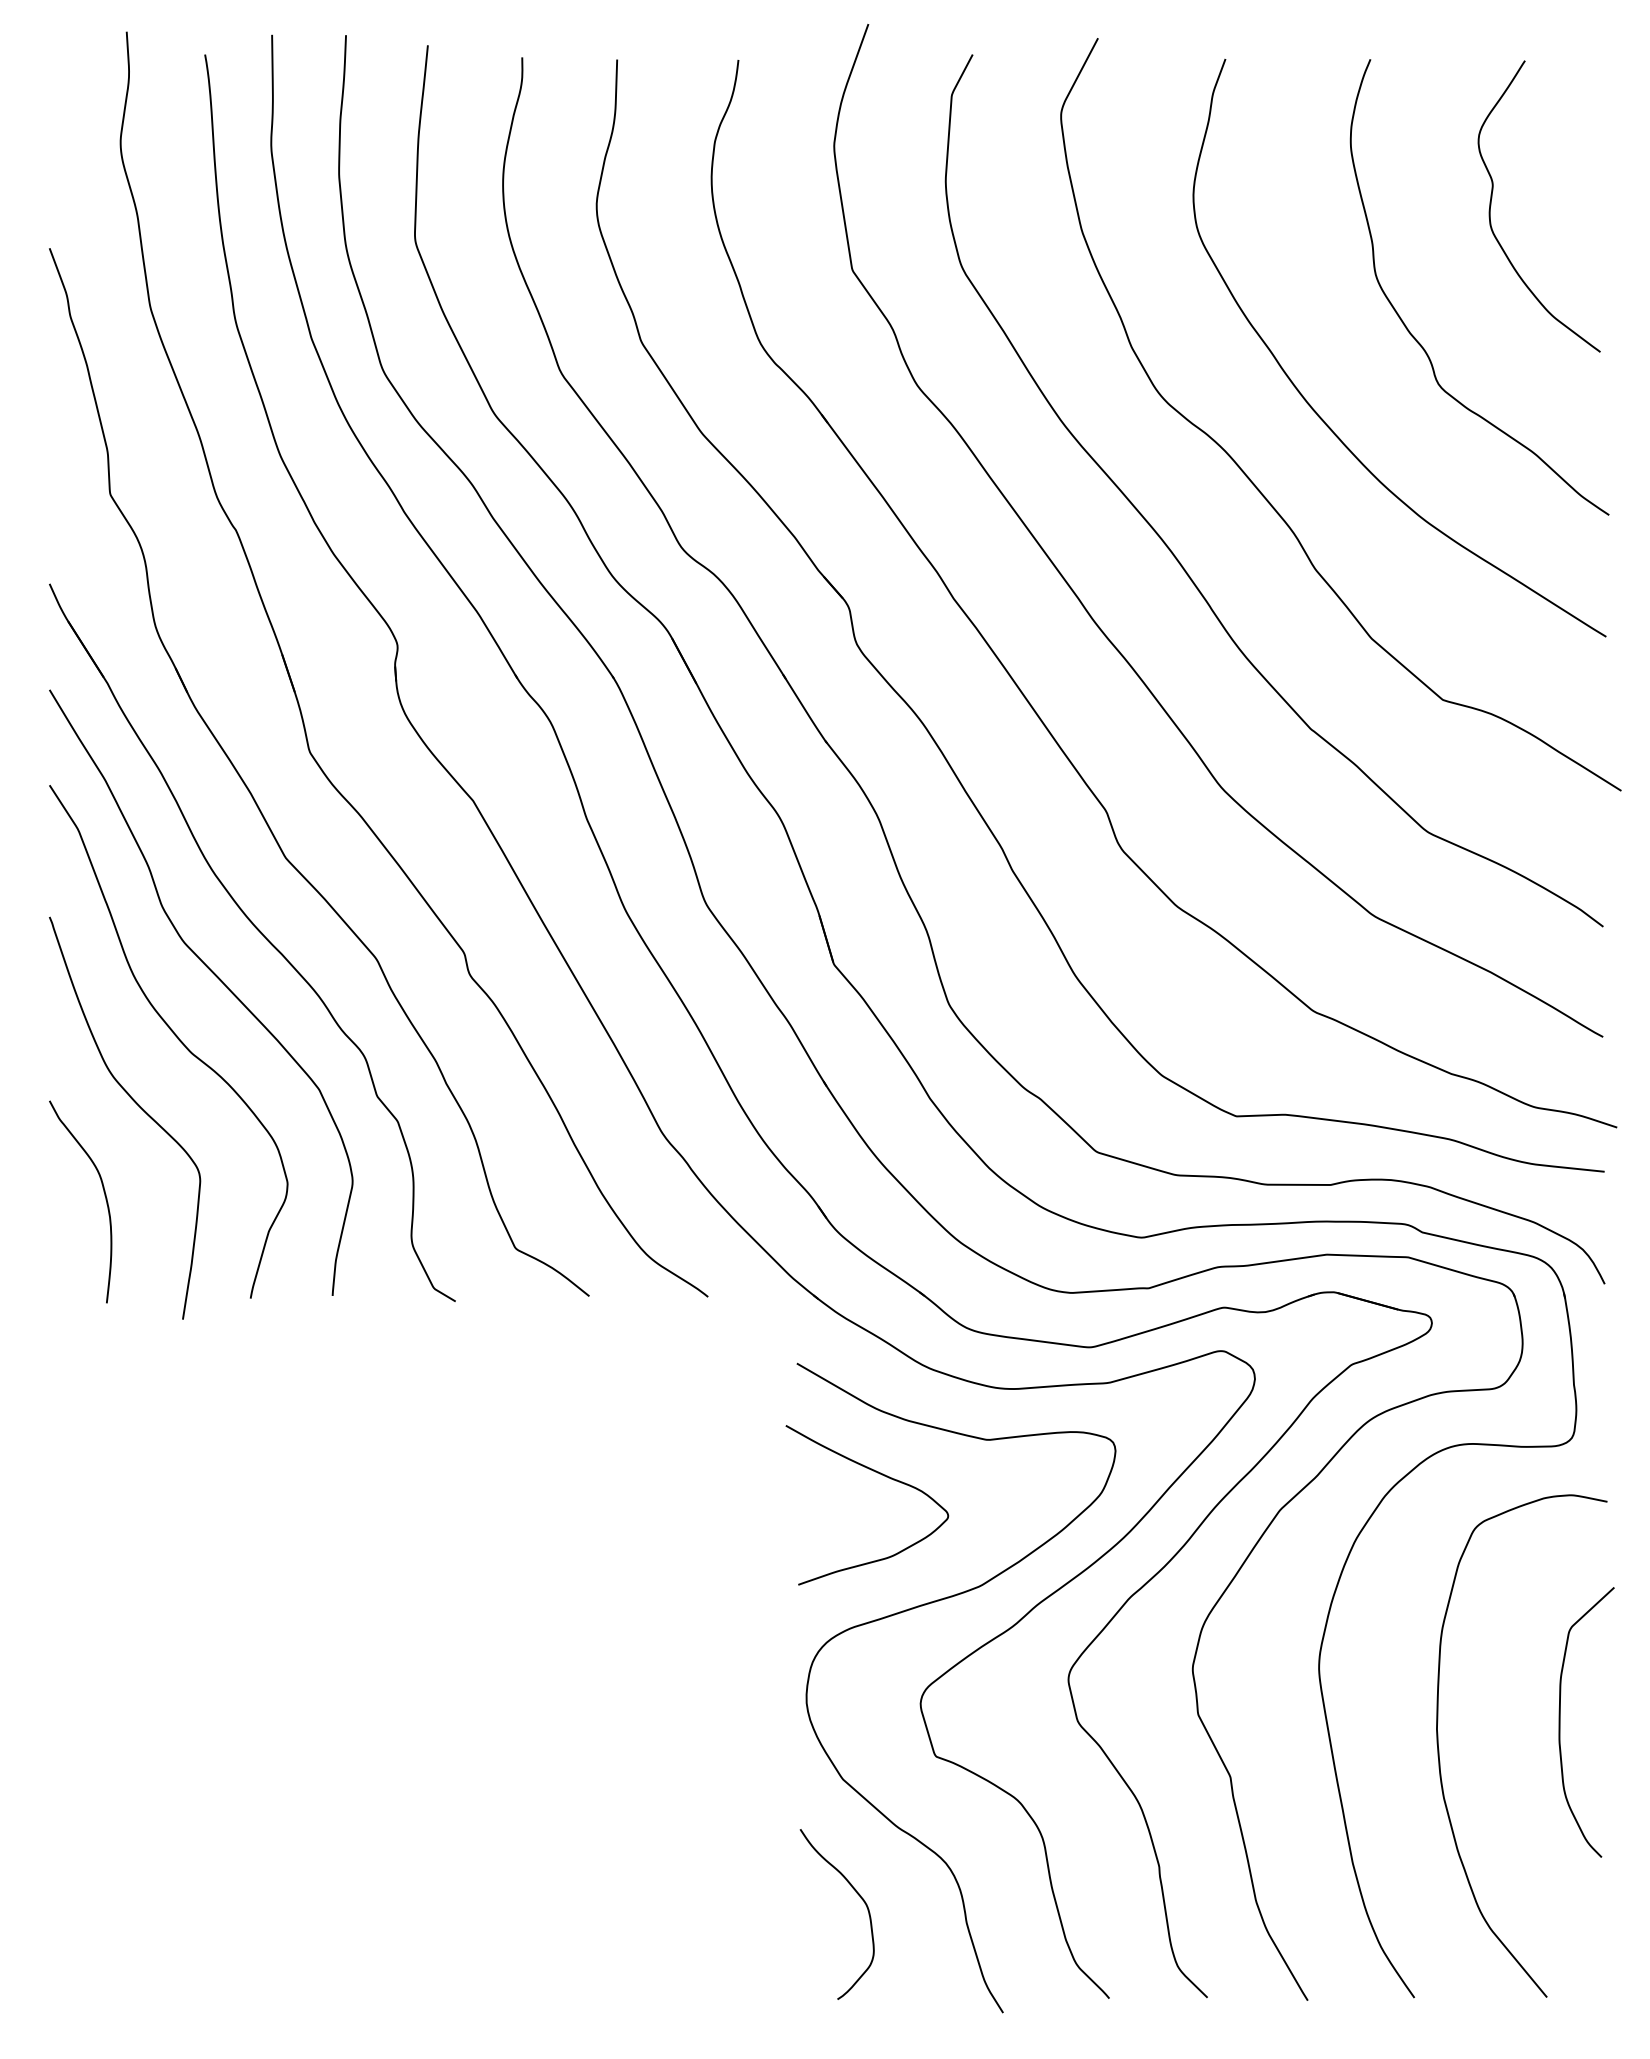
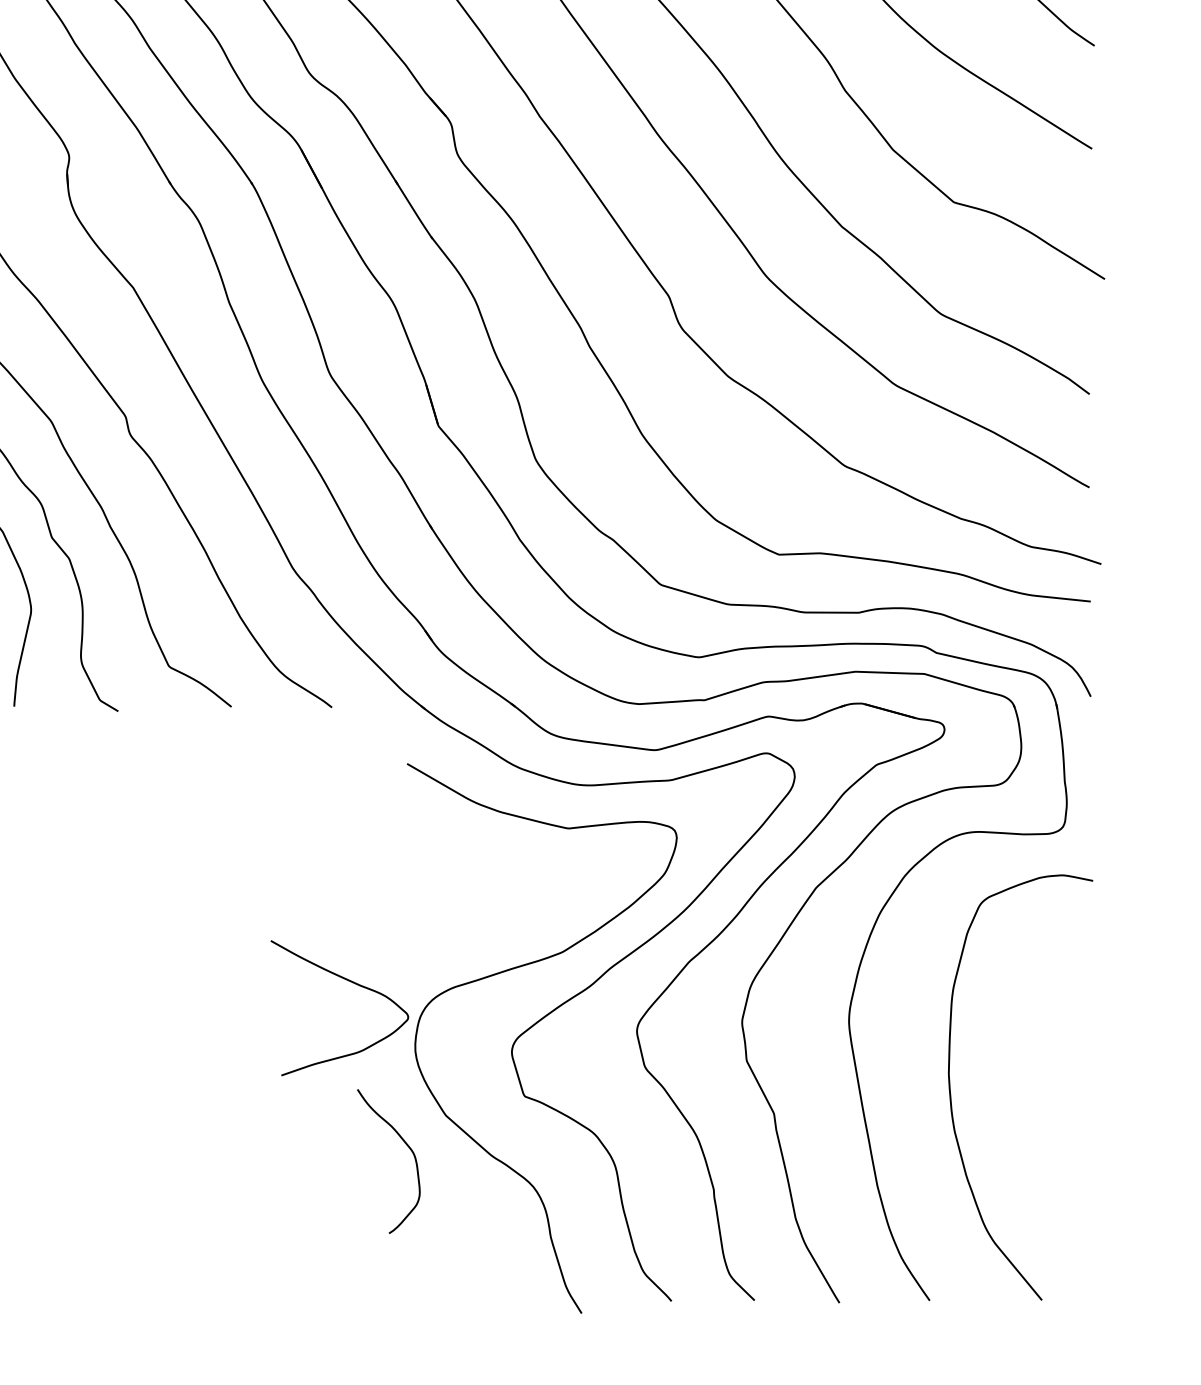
curve: (879, 1474) -> (350, 982), moved
curve: (1560, 1722) -> (1053, 1067), removed
curve: (856, 1893) -> (405, 1143), moved

